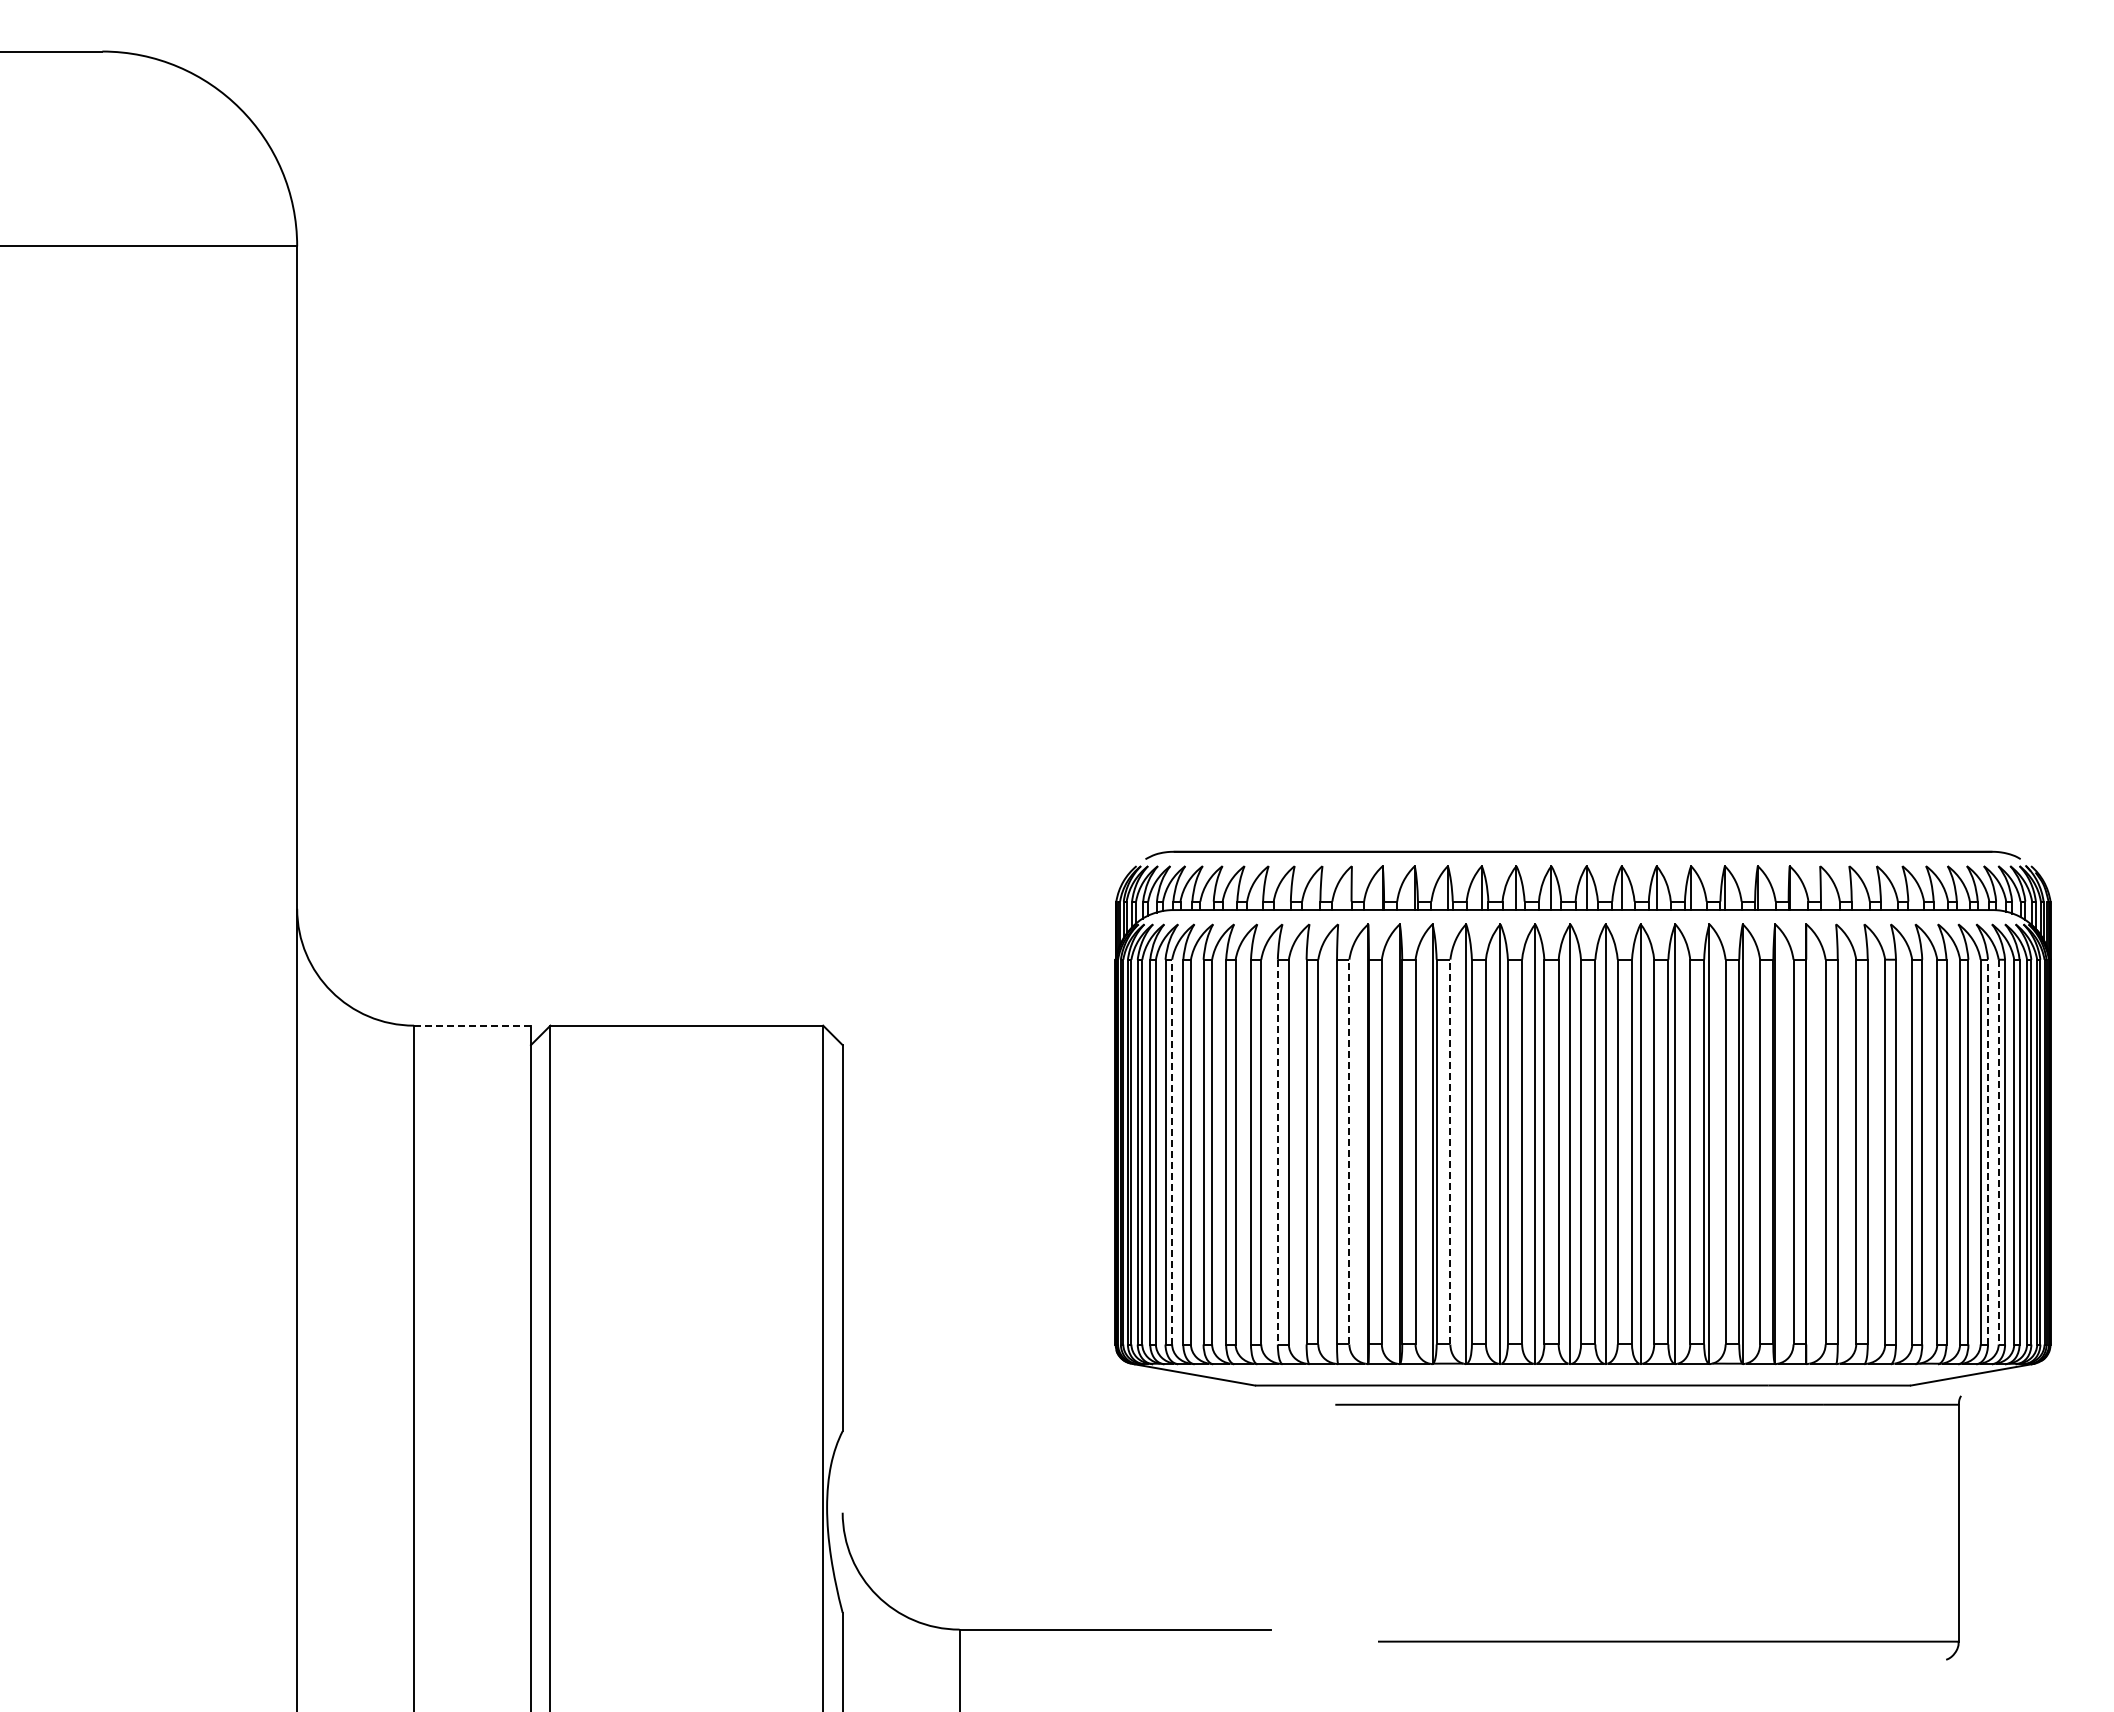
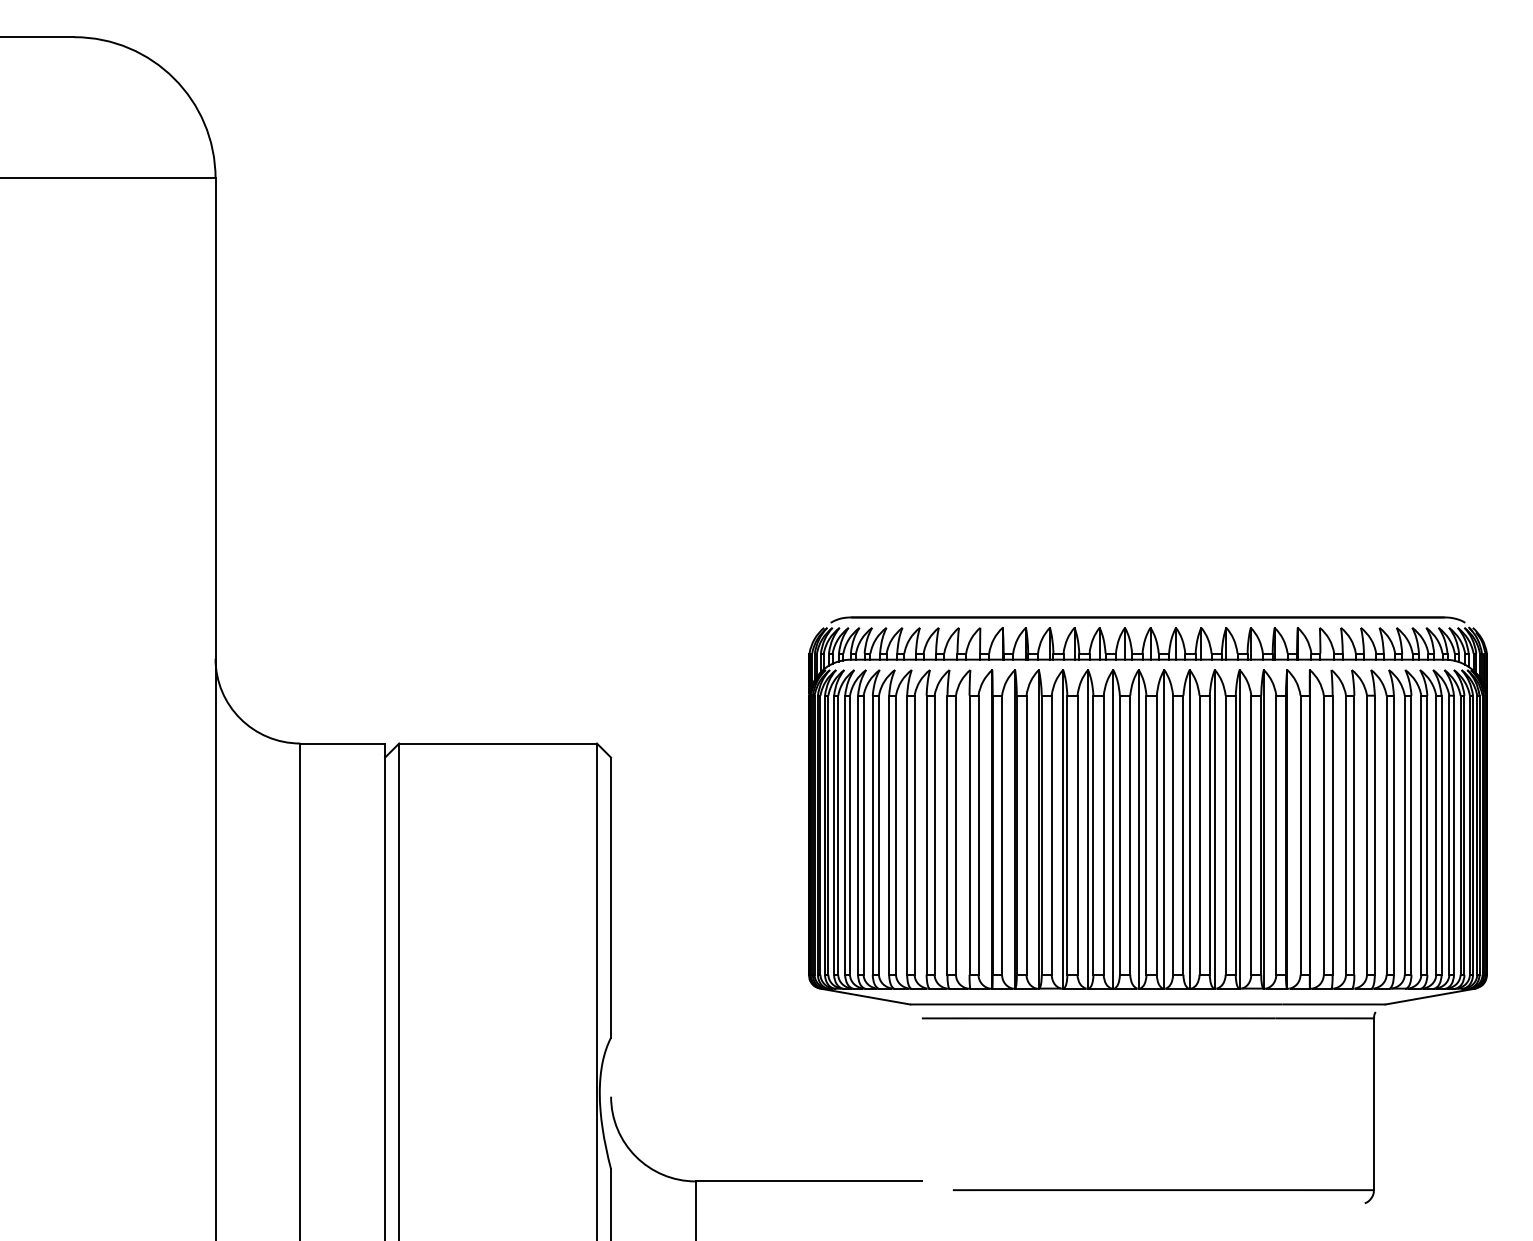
line: (472, 1025) -> (342, 743), dashed -> solid
line: (1172, 1151) -> (850, 834), dashed -> solid
line: (1349, 1151) -> (978, 834), dashed -> solid
line: (1450, 1151) -> (1051, 834), dashed -> solid
line: (1988, 1151) -> (1441, 834), dashed -> solid
line: (1277, 1152) -> (926, 835), dashed -> solid
line: (1998, 1152) -> (1449, 835), dashed -> solid
part: (1648, 1640) -> (1148, 1189), moved

